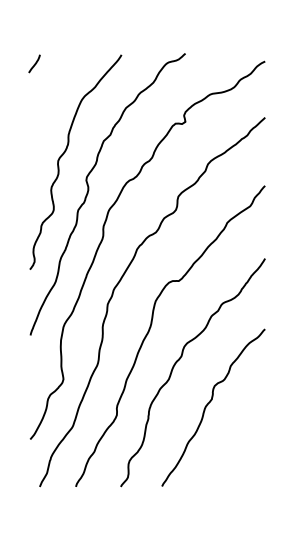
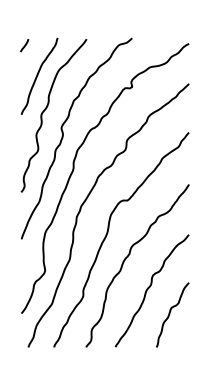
curve: (54, 105) -> (38, 75), added
curve: (239, 440) -> (170, 314), added

